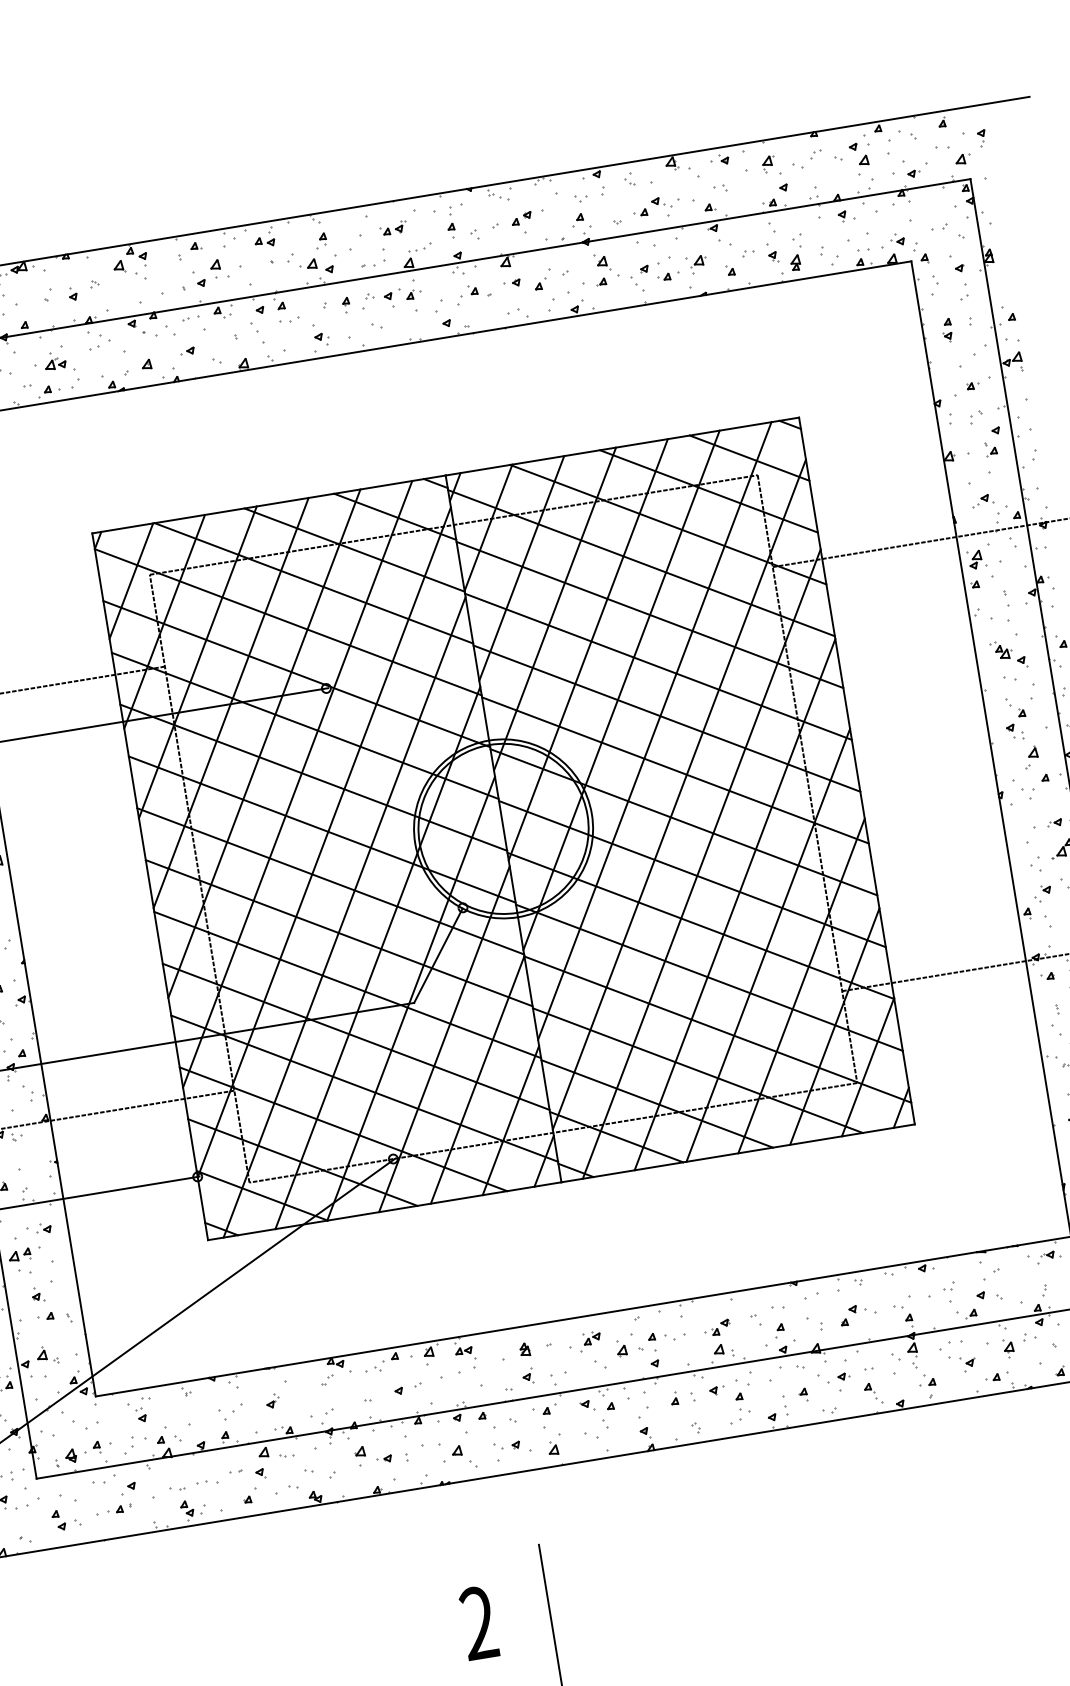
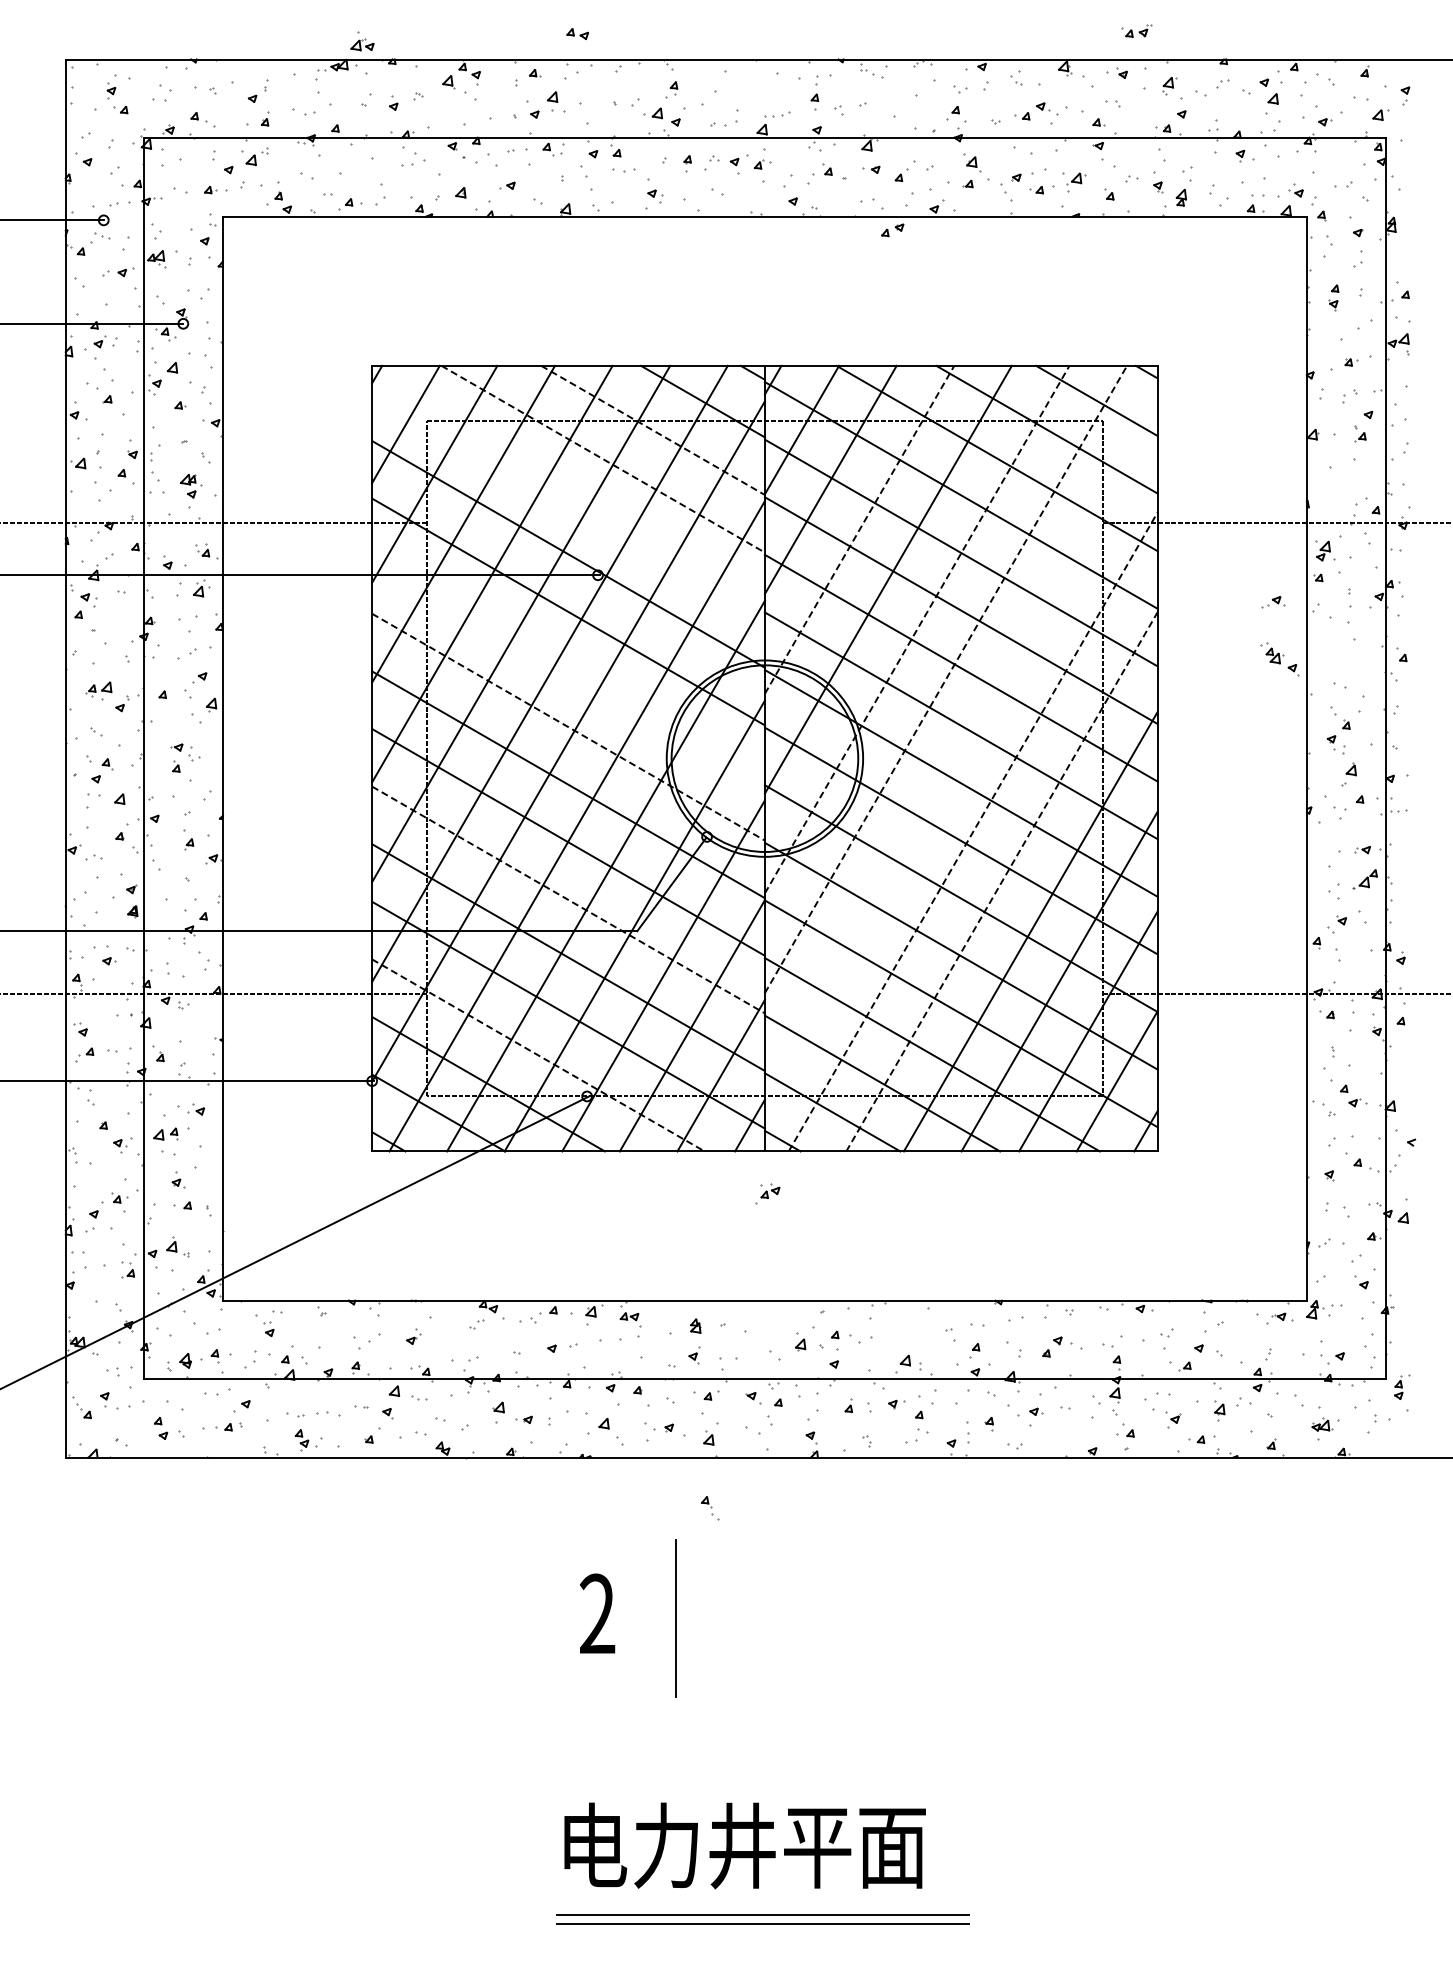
part: (521, 218) -> (892, 230), moved
part: (392, 227) -> (1136, 30), moved
part: (264, 241) -> (577, 33), moved
part: (55, 360) -> (362, 41), moved
part: (982, 500) -> (1273, 602), moved
line: (354, 550) -> (653, 430), solid -> dashed
line: (314, 583) -> (603, 459), solid -> dashed
line: (554, 608) -> (859, 529), solid -> dashed
line: (288, 621) -> (568, 496), removed
part: (1008, 654) -> (1279, 659), moved
line: (621, 690) -> (917, 629), solid -> dashed
line: (655, 730) -> (946, 679), solid -> dashed
line: (313, 777) -> (568, 669), removed
line: (678, 794) -> (960, 752), removed
line: (322, 829) -> (568, 727), solid -> dashed
line: (701, 863) -> (973, 831), solid -> dashed
line: (735, 904) -> (1002, 881), solid -> dashed
line: (347, 985) -> (568, 900), solid -> dashed
line: (343, 1129) -> (538, 1055), solid -> dashed
part: (716, 1327) -> (907, 1336), removed
part: (589, 1340) -> (767, 1193), moved
part: (873, 1393) -> (710, 1508), moved

